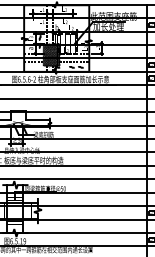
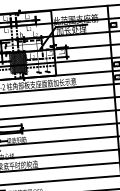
hatch: (64, 43) -> (29, 49), removed

